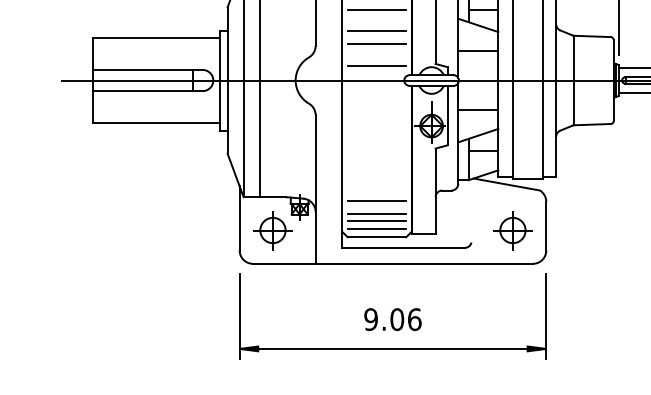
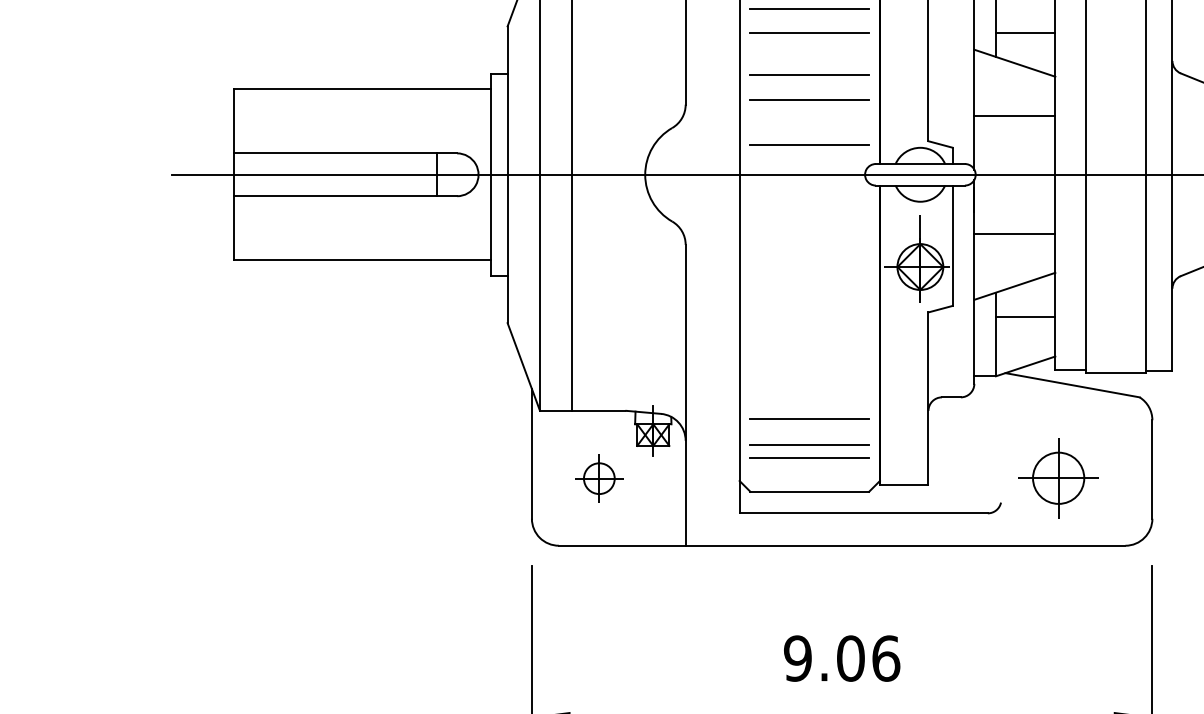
line: (376, 229) -> (808, 476), removed
part: (272, 230) -> (598, 478), size x0.6
part: (512, 230) -> (1057, 478), moved

